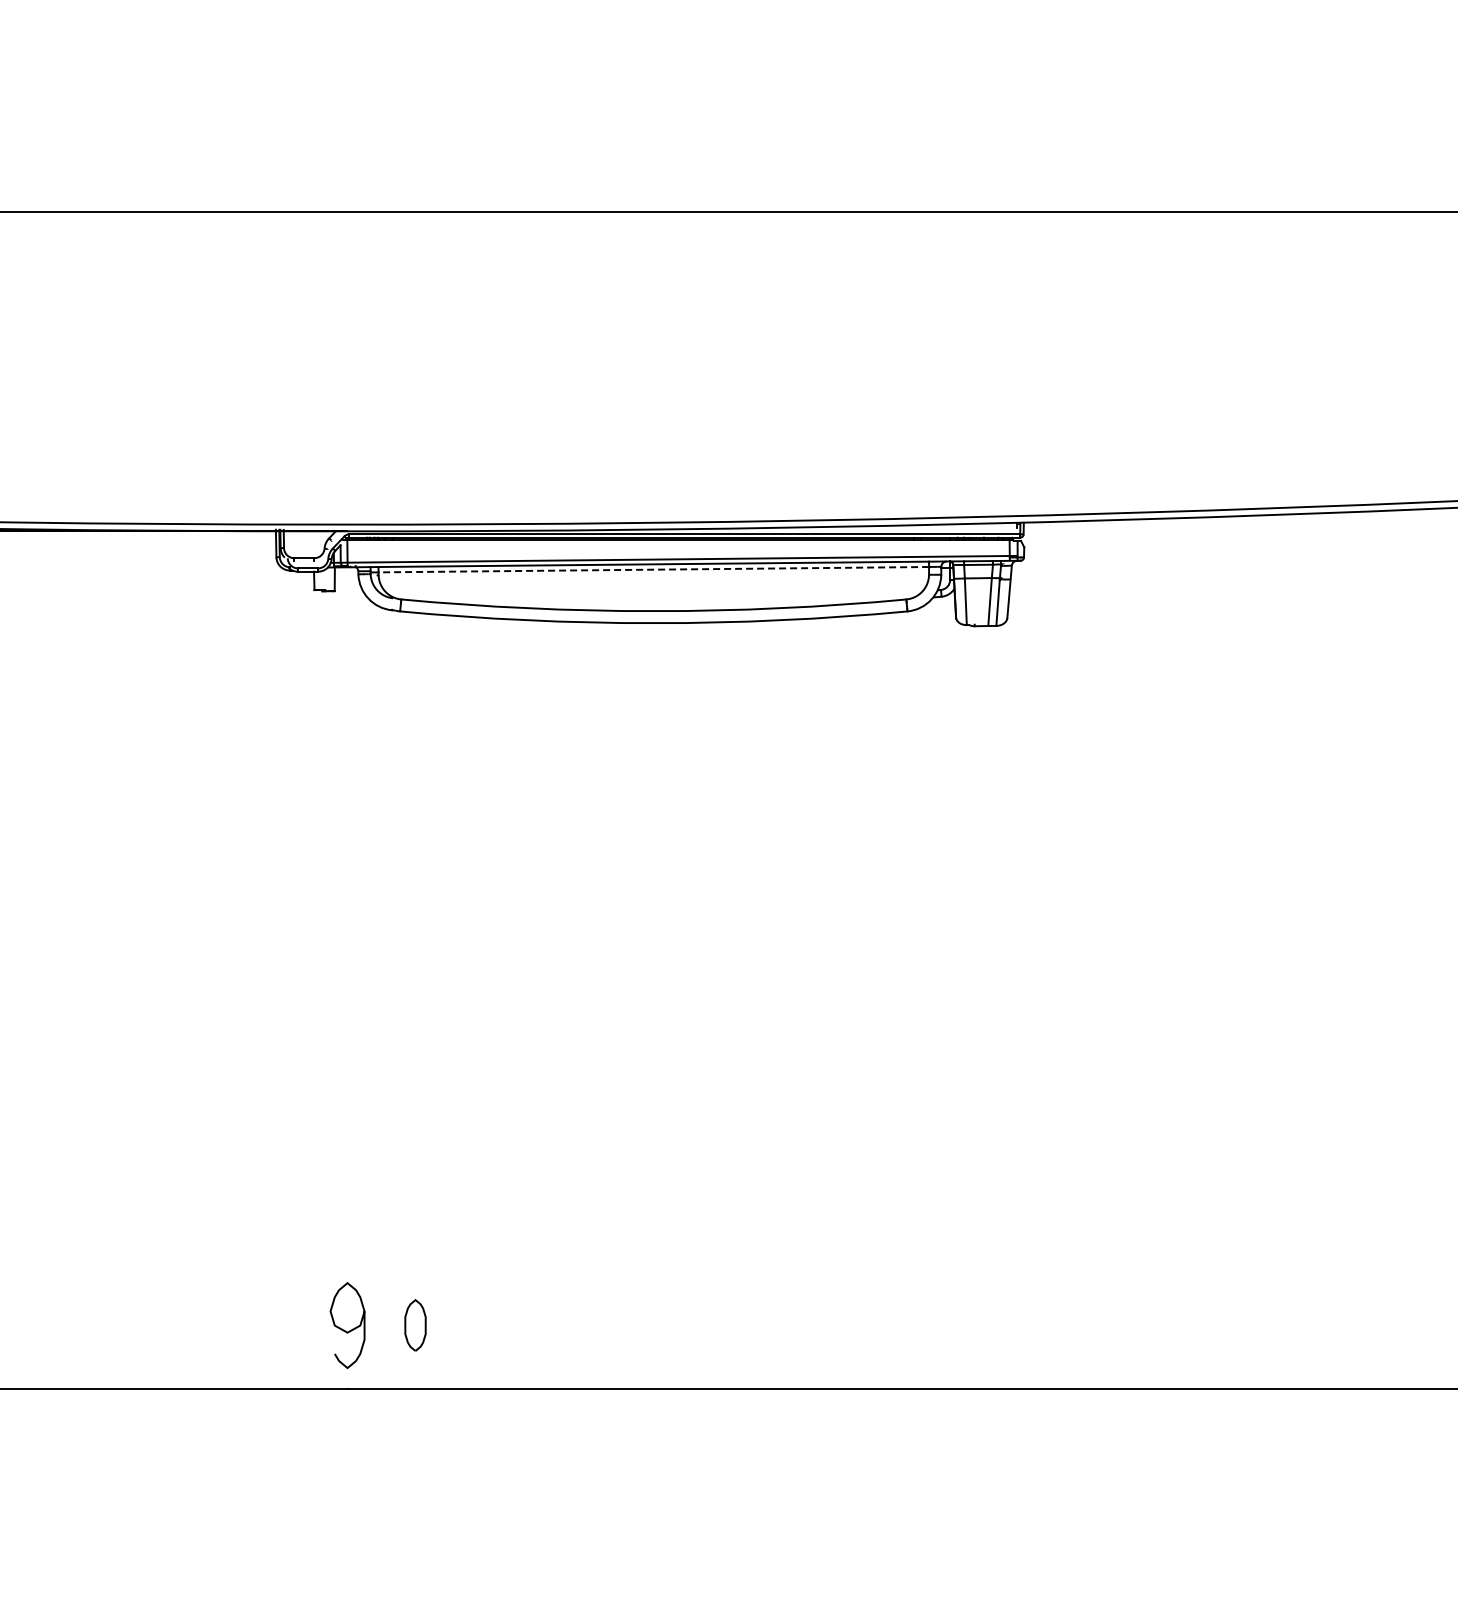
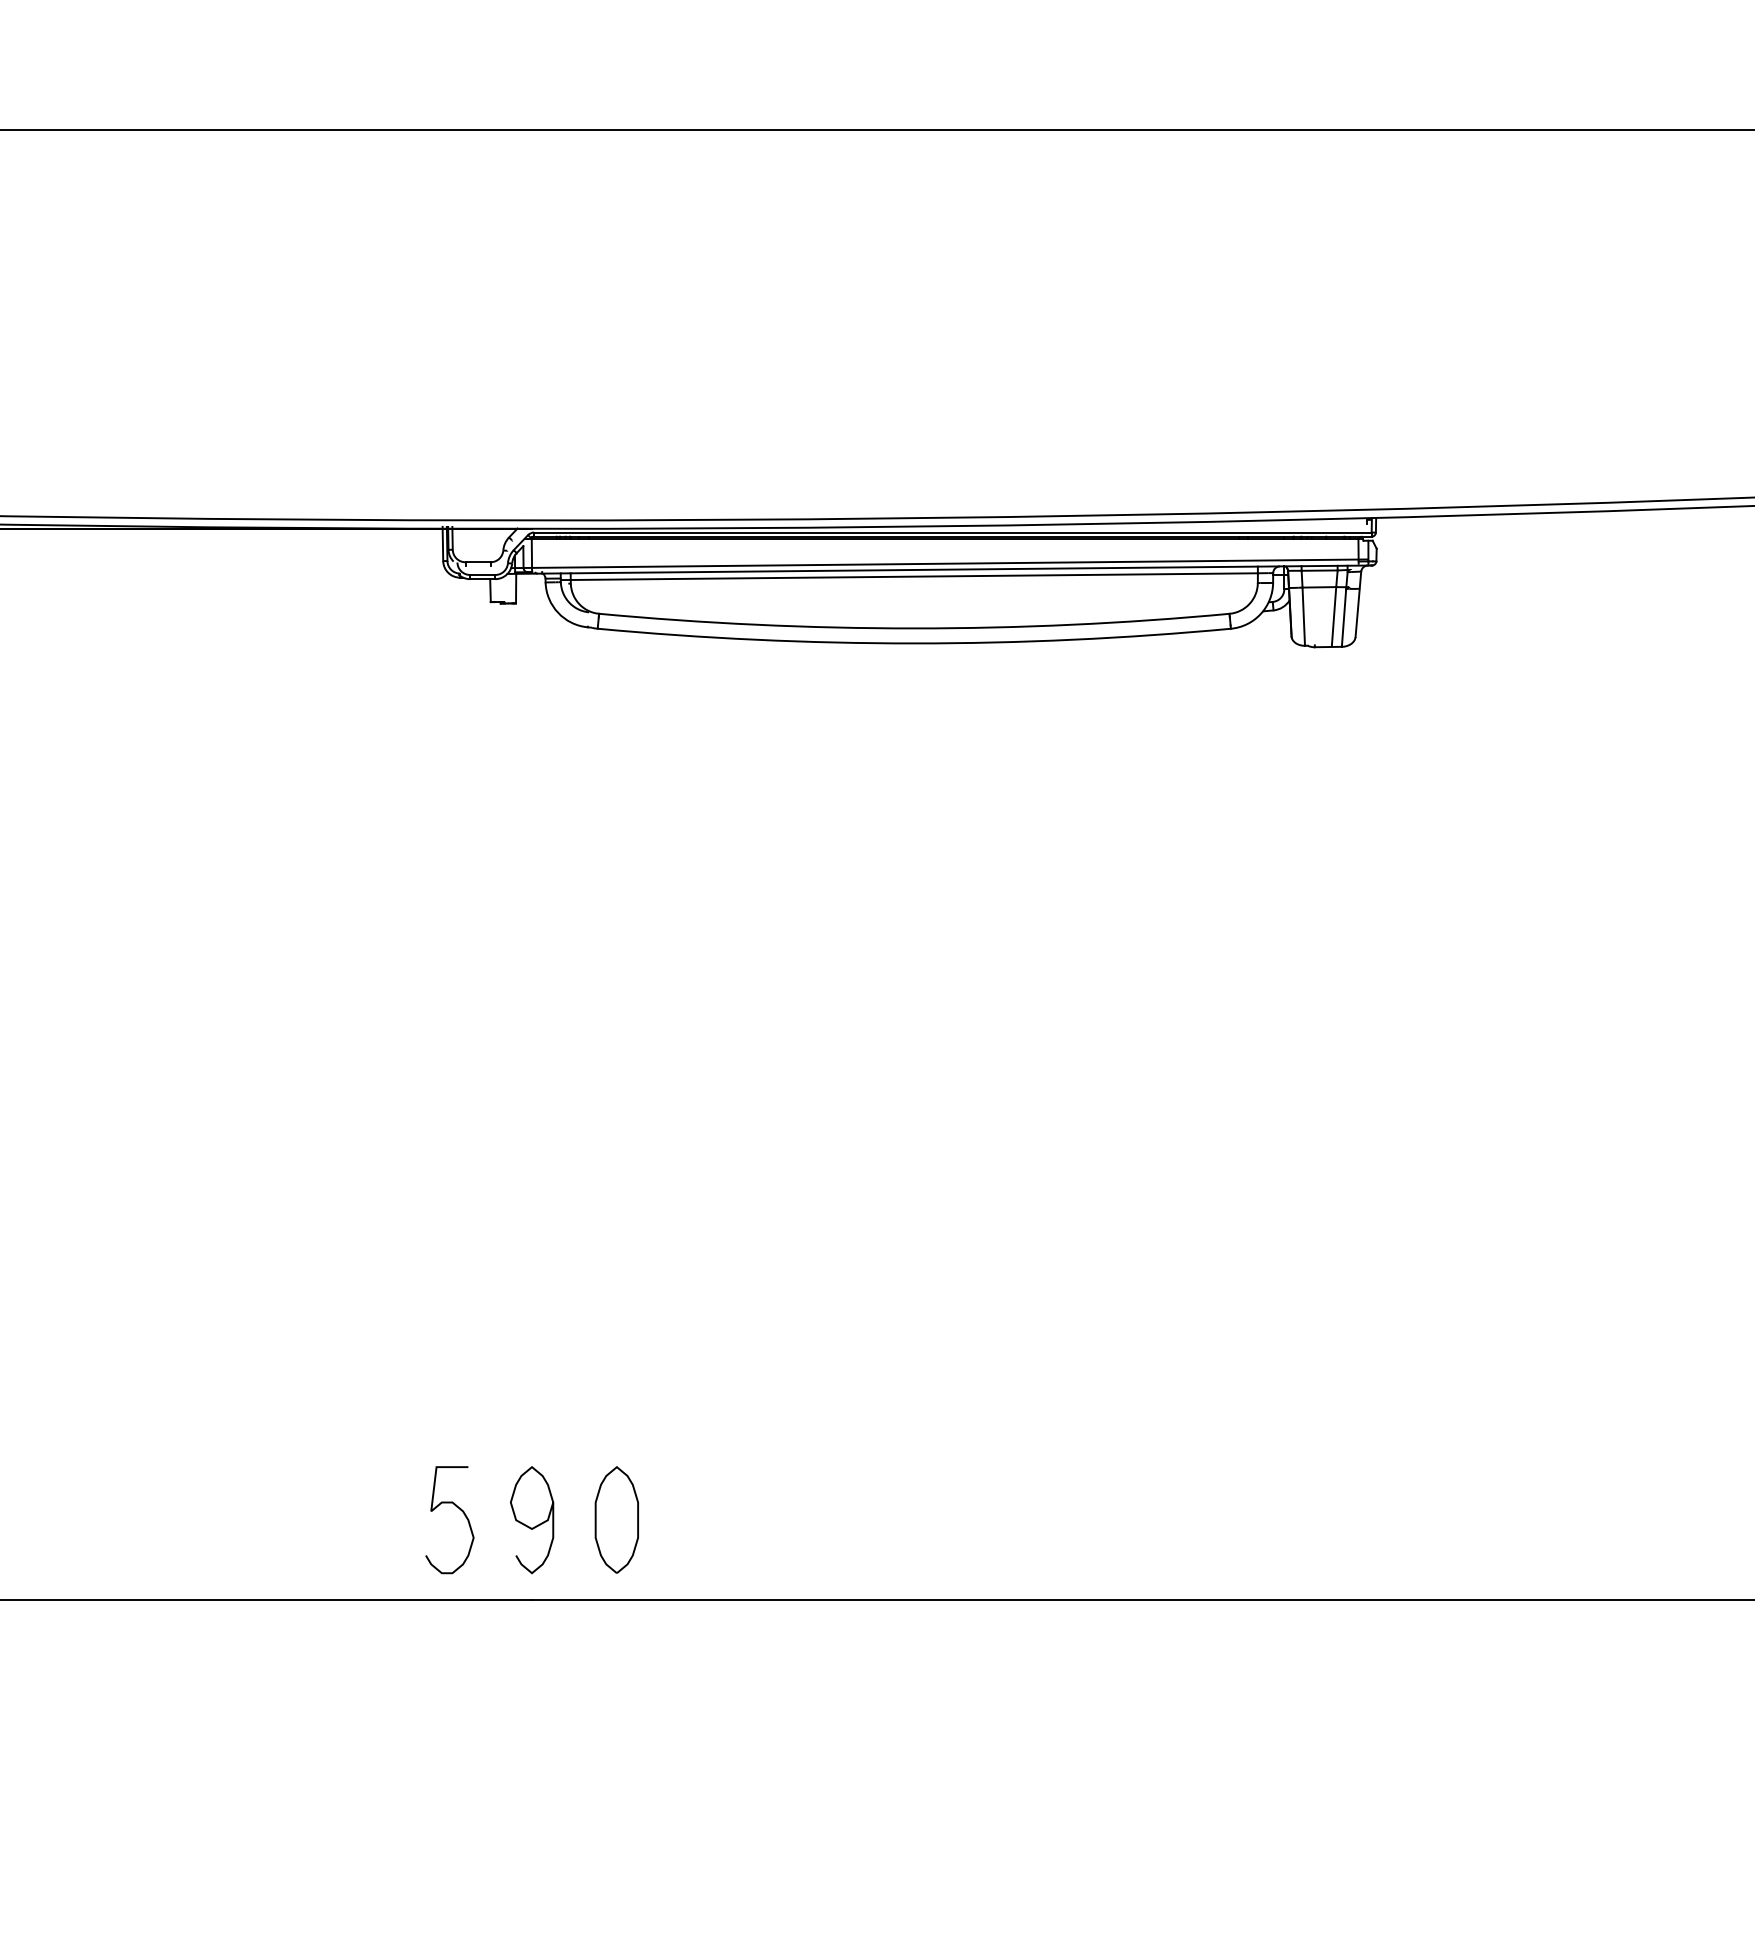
line: (653, 569) -> (913, 576), dashed -> solid
curve: (289, 1317) -> (459, 1510), added
part: (415, 1325) -> (616, 1520), size x1.67

